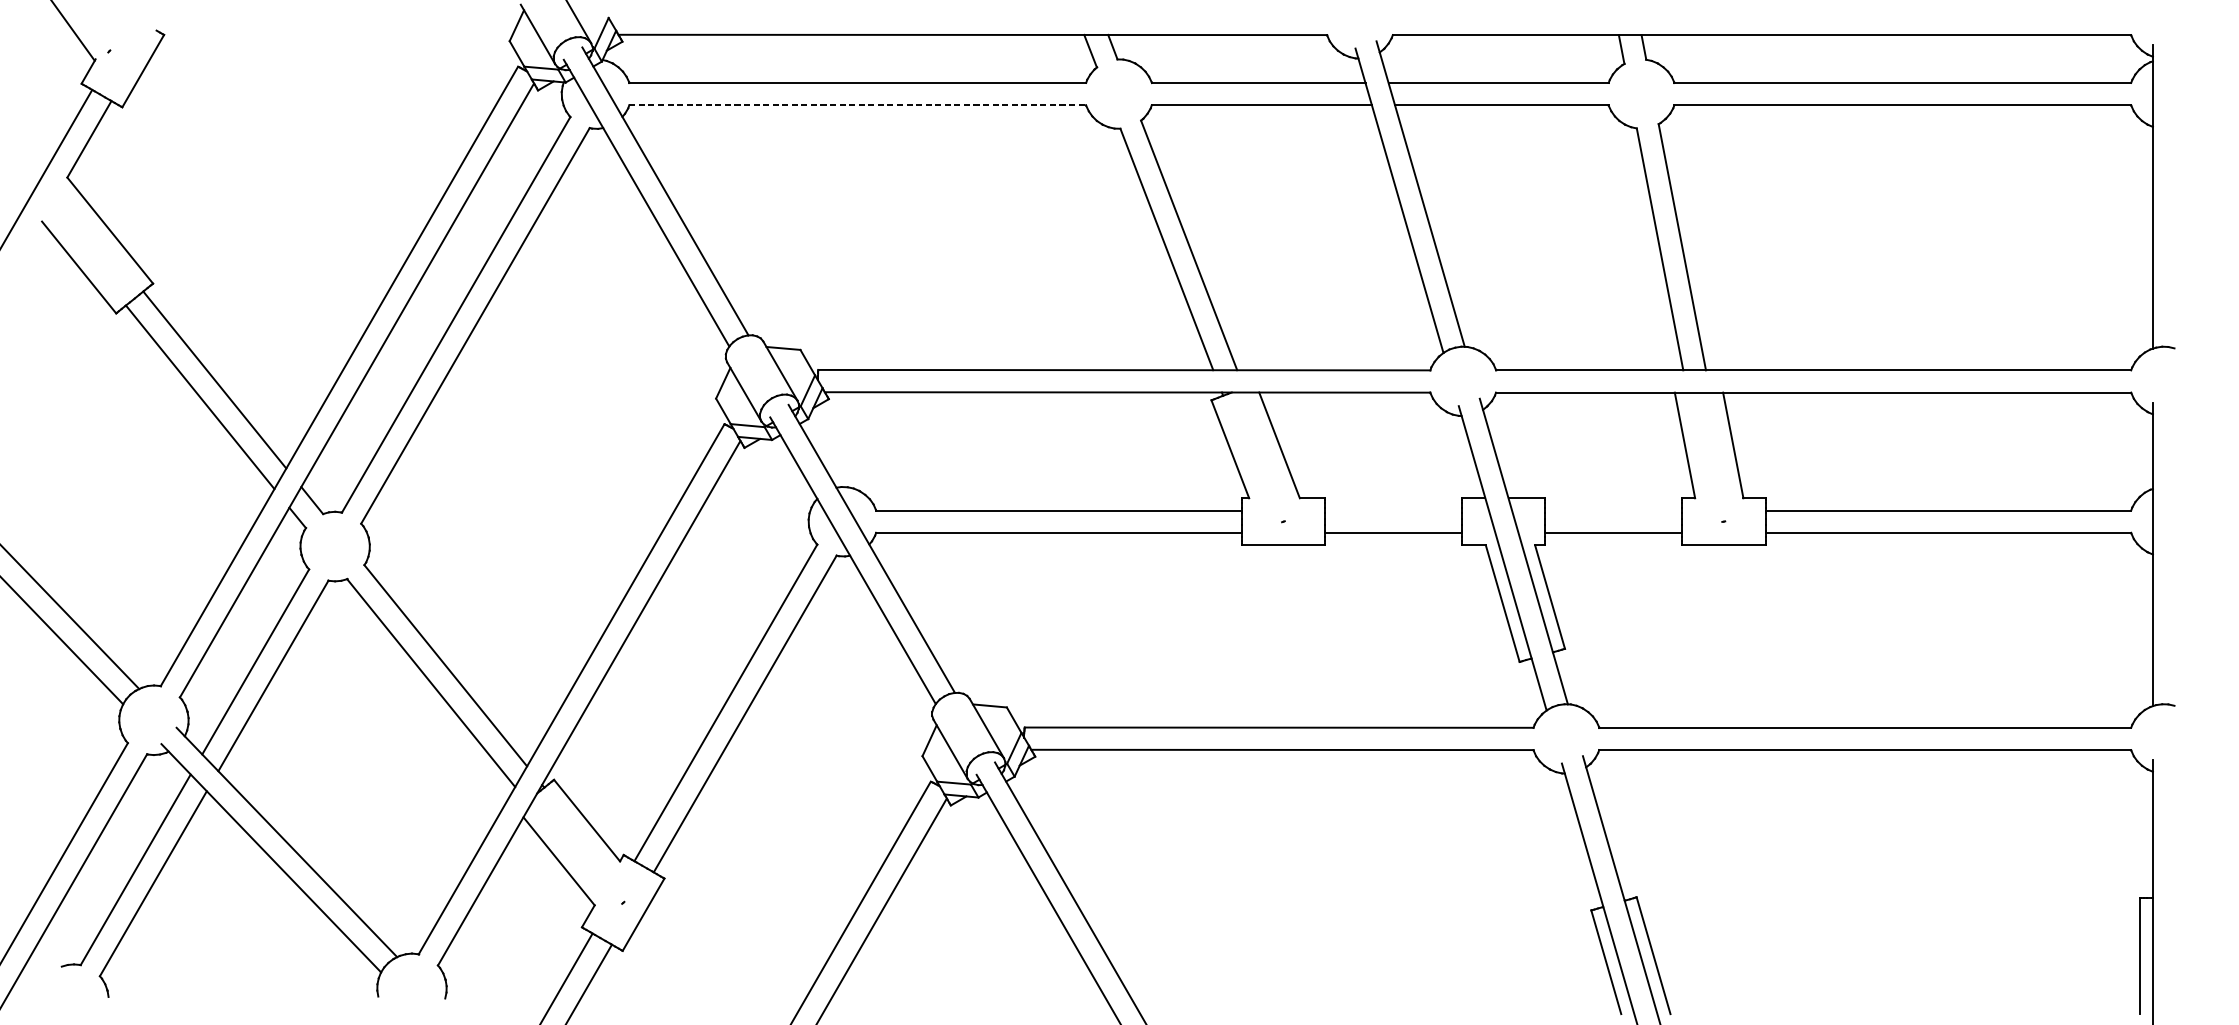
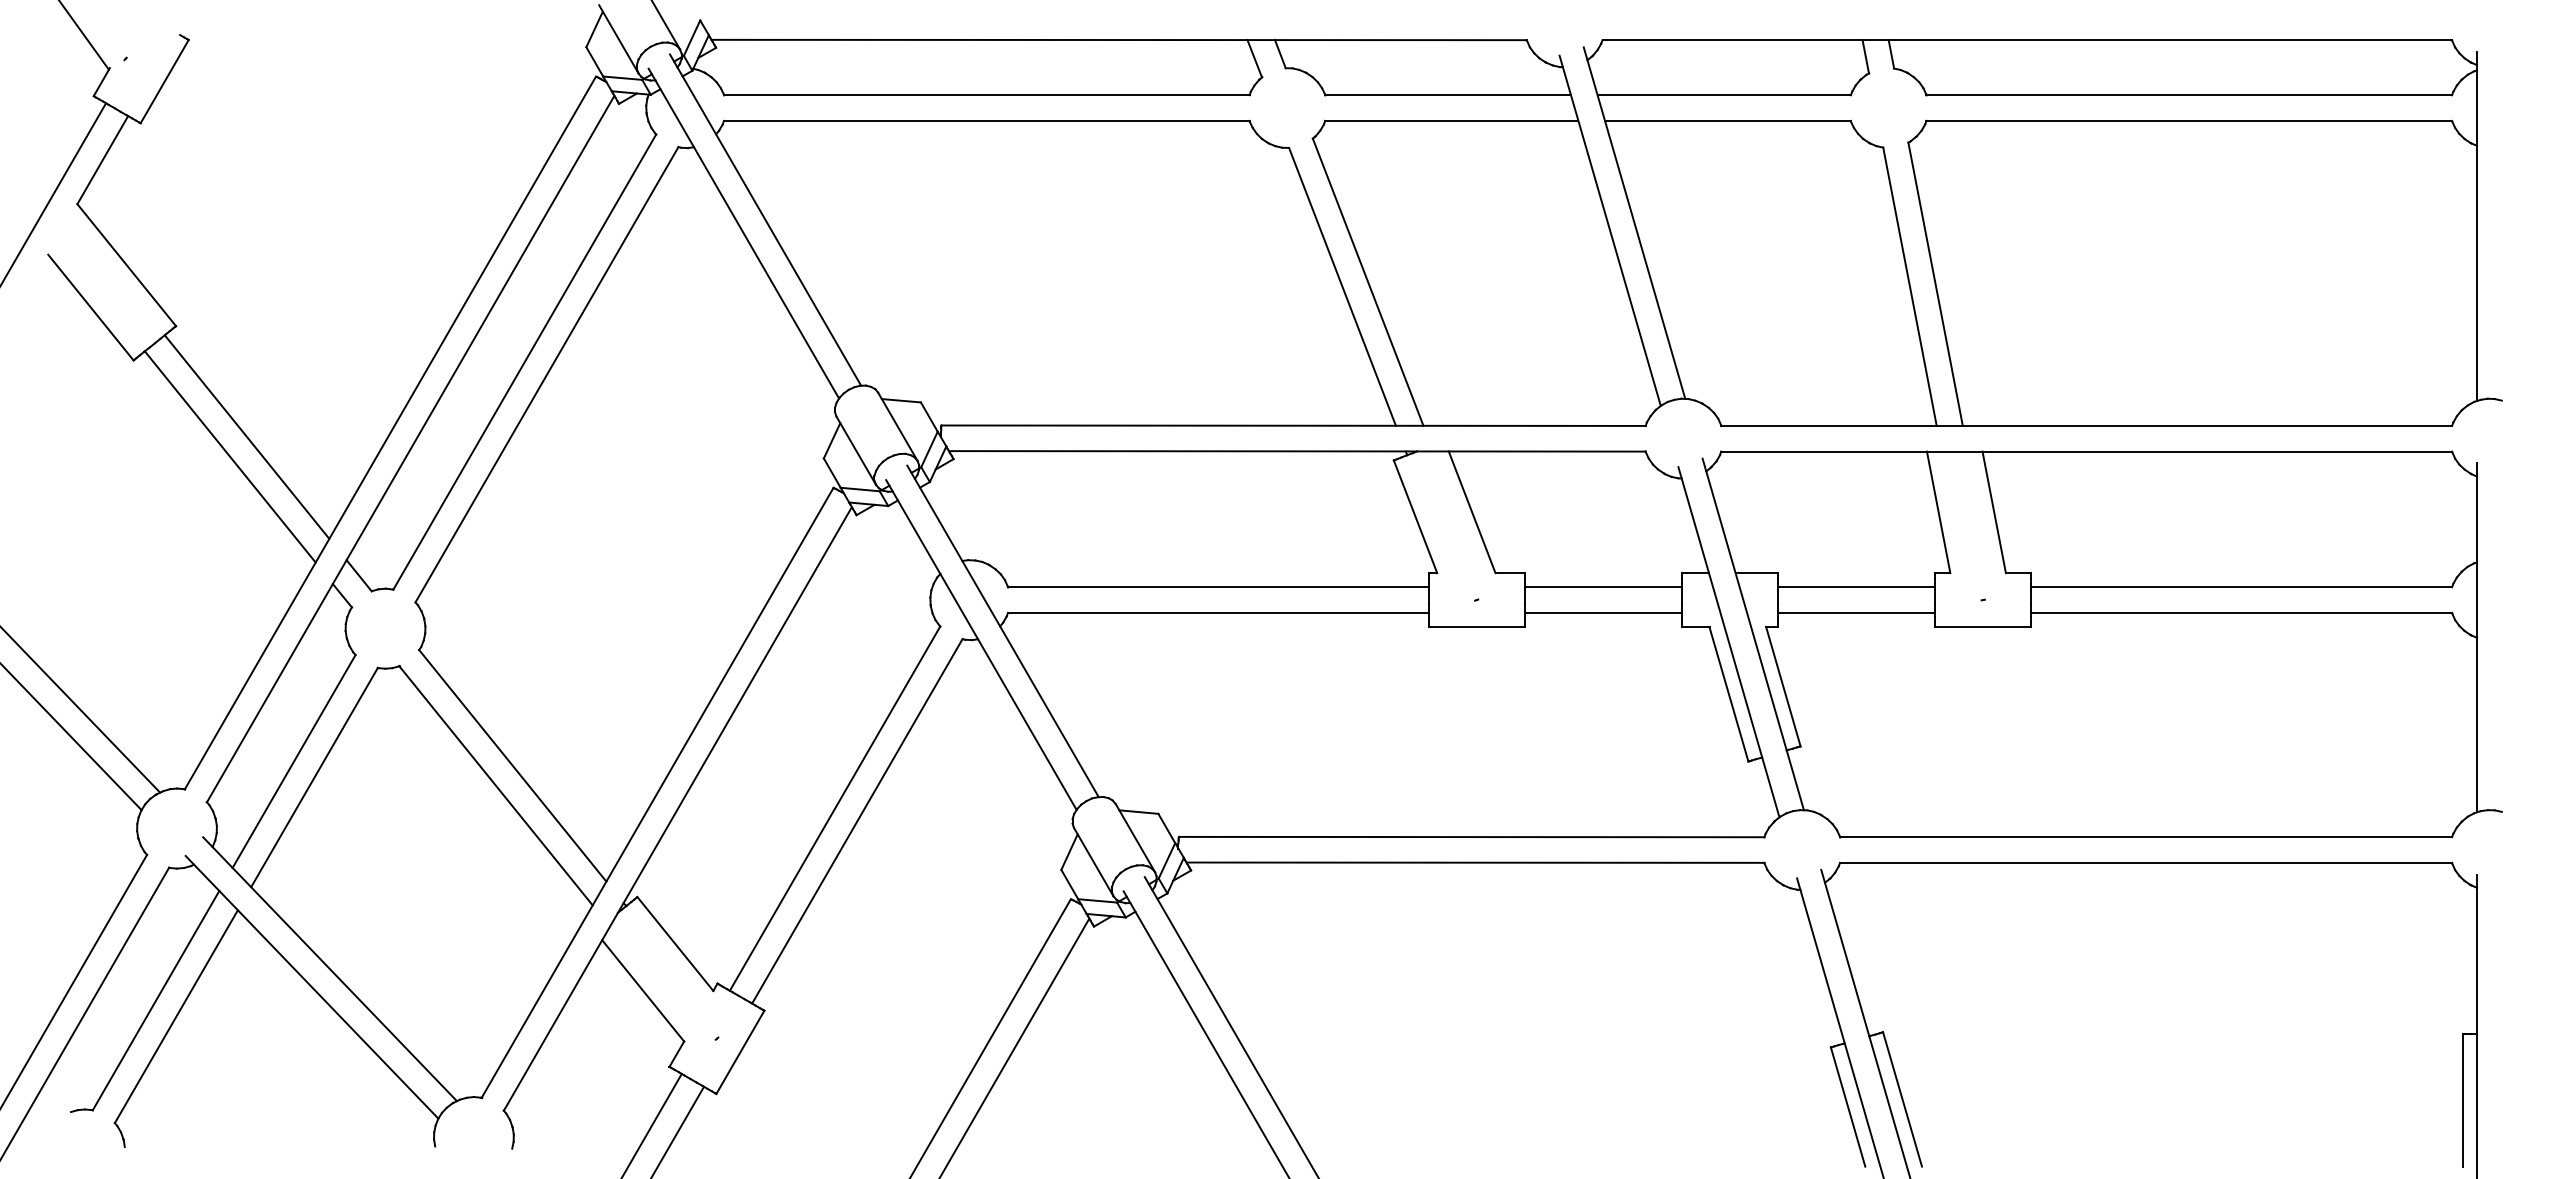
line: (857, 104) -> (986, 120), dashed -> solid
line: (1392, 510) -> (1602, 587), added
line: (1613, 510) -> (1856, 587), added

